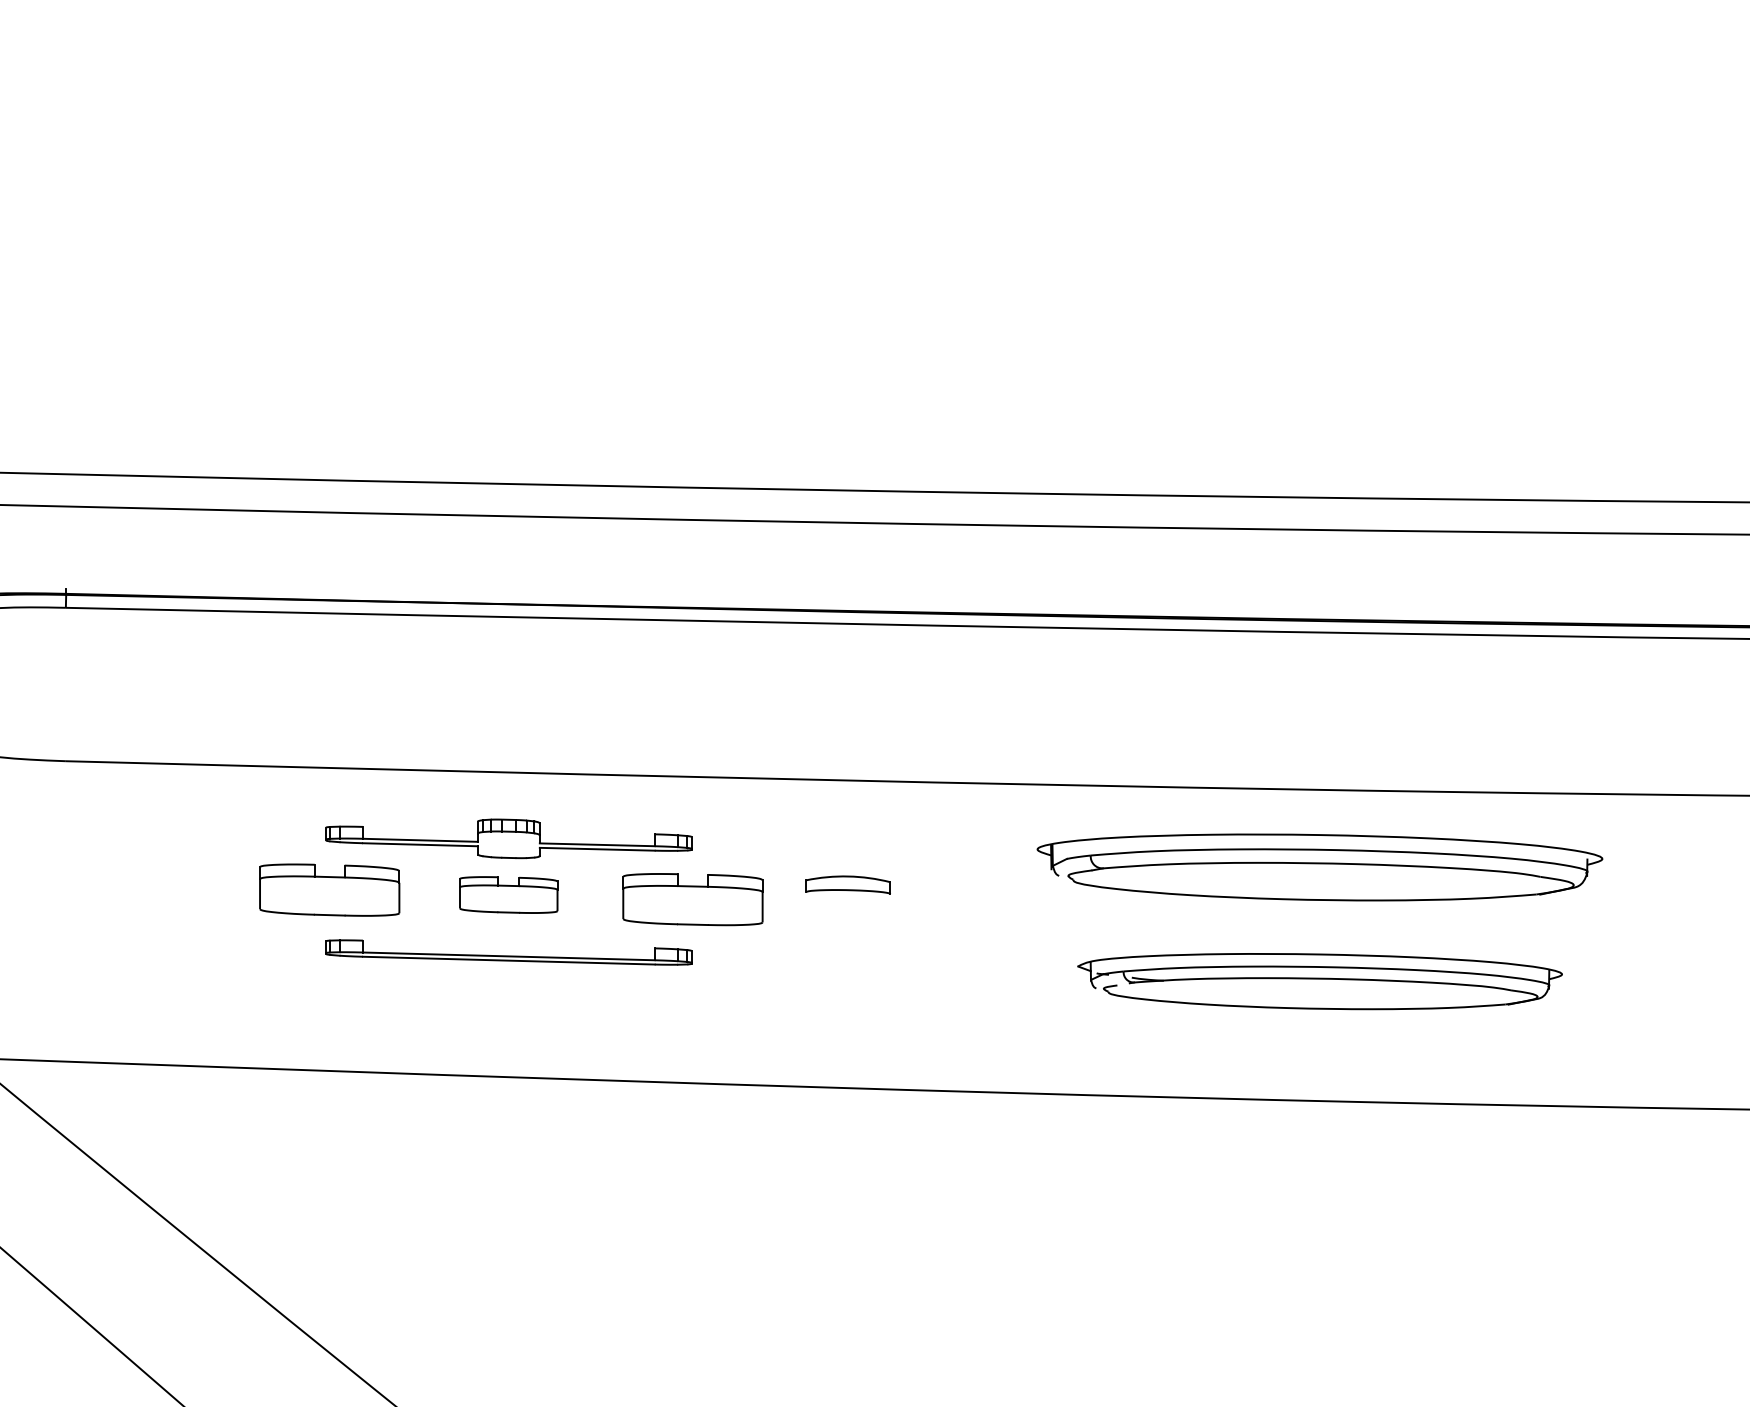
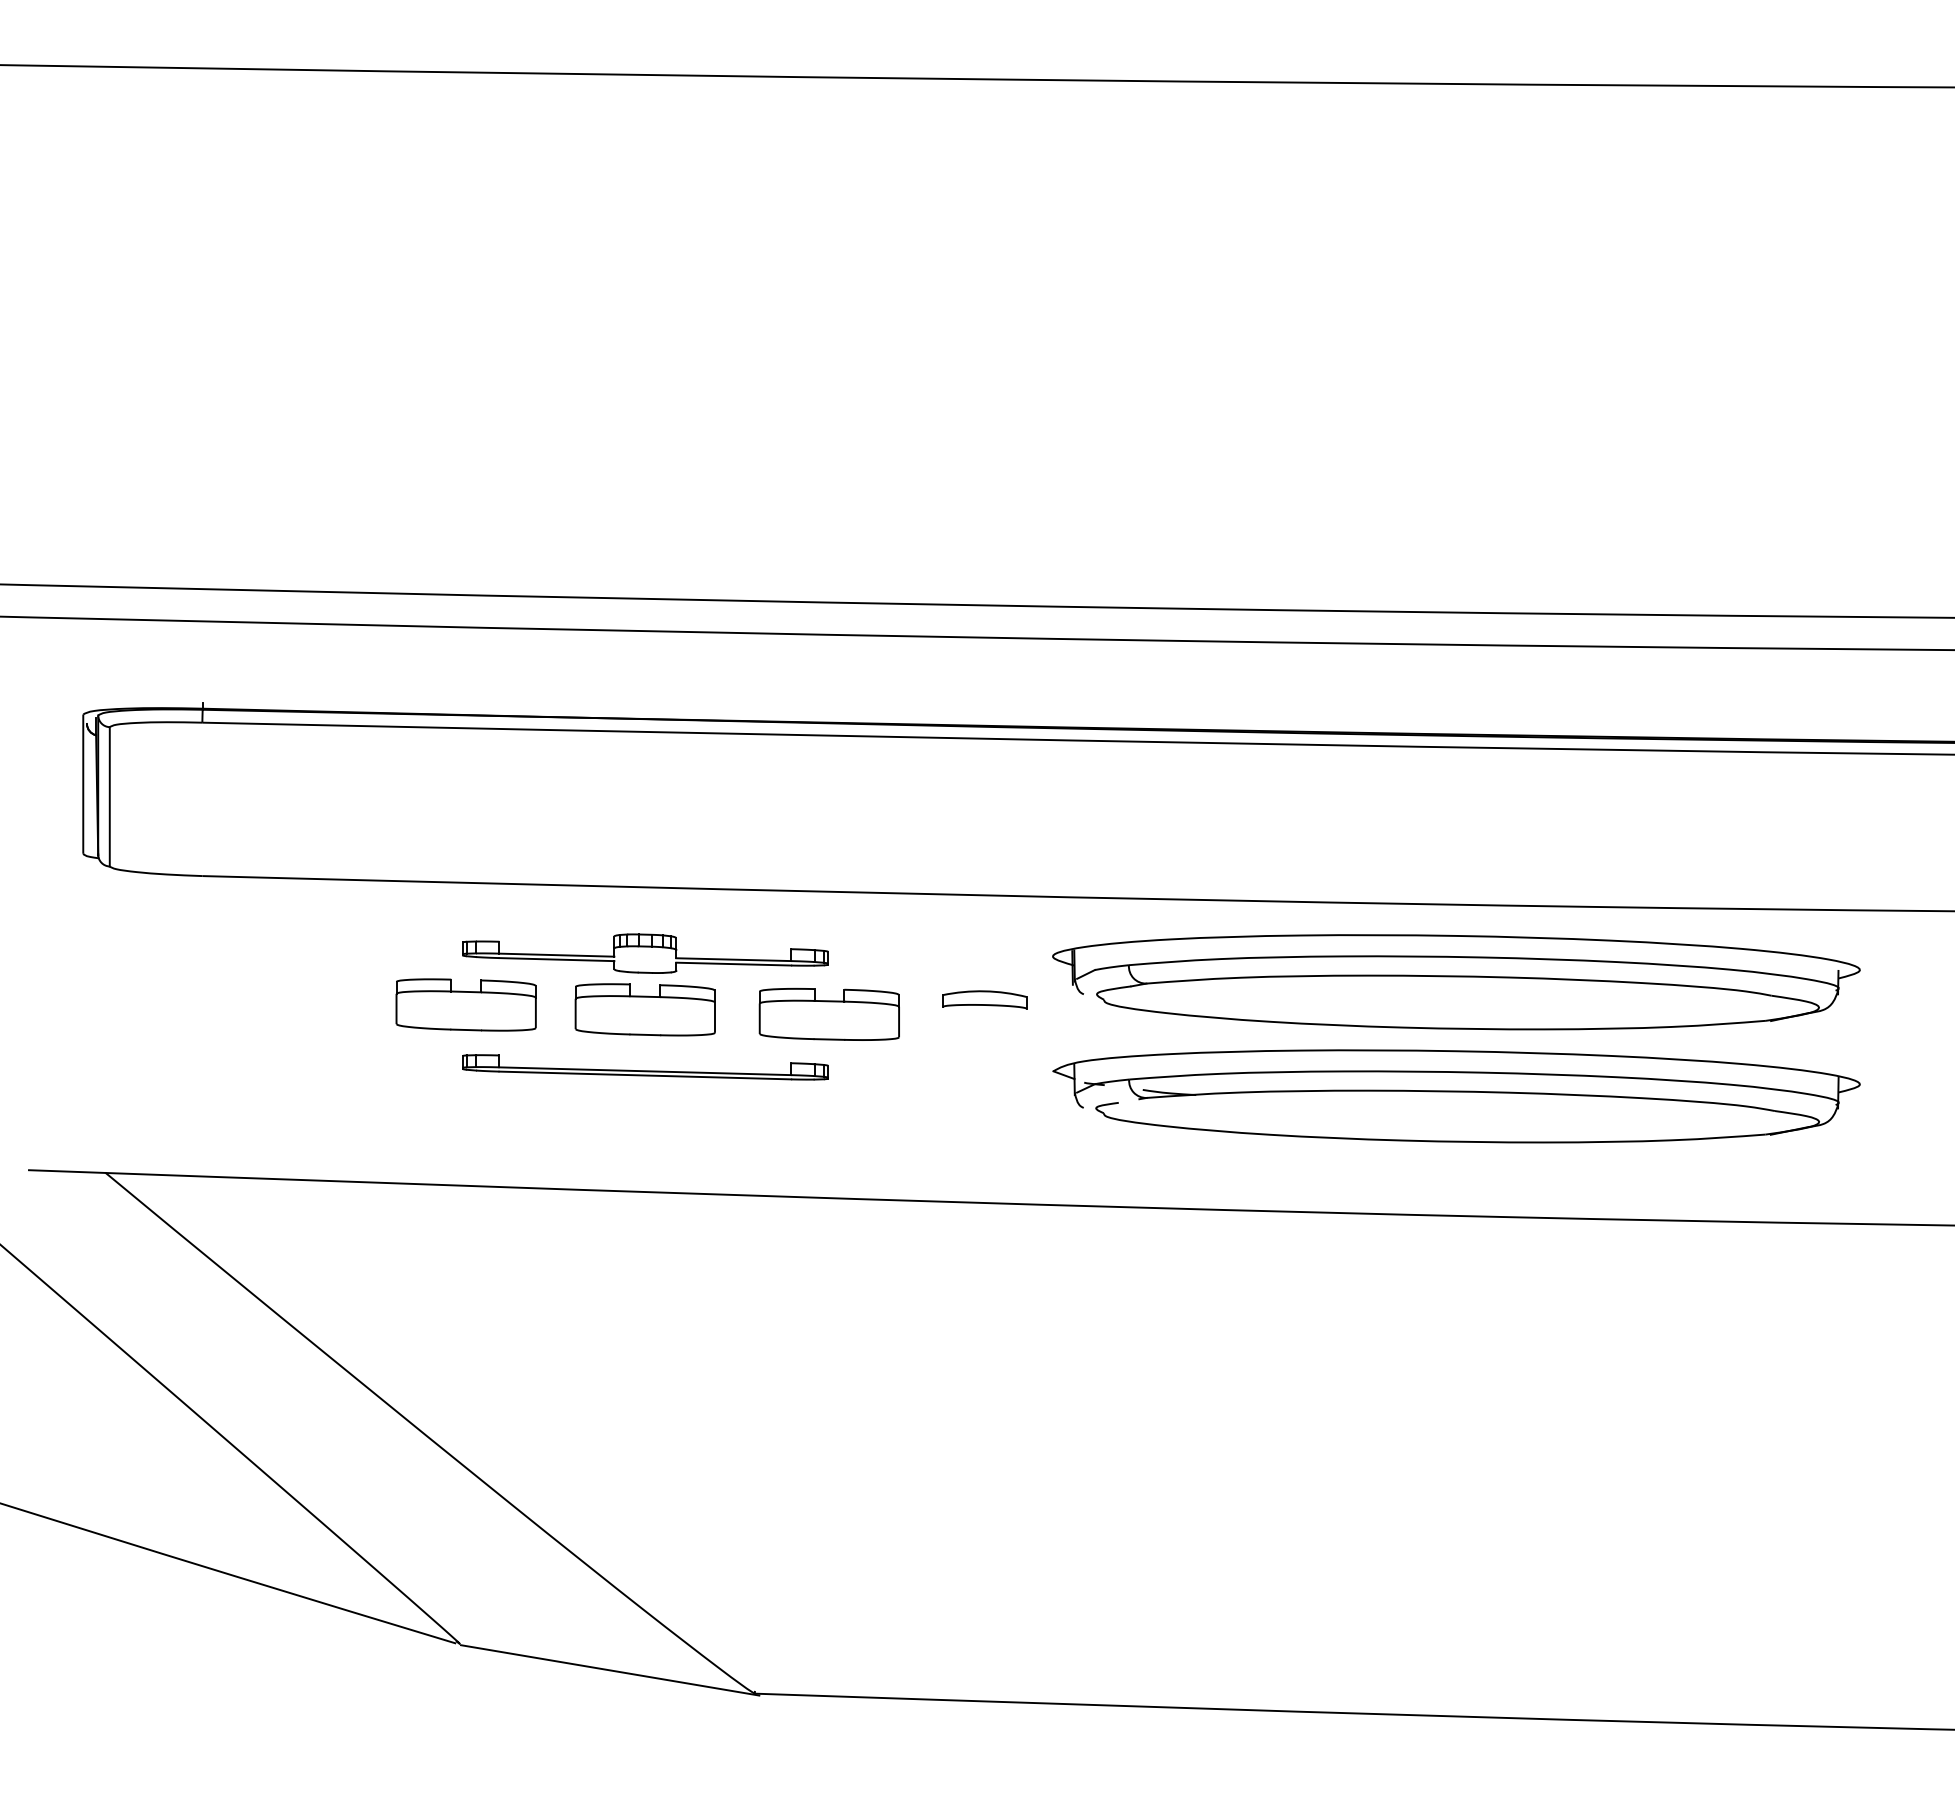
part: (1320, 867) -> (1456, 982), size x1.43
part: (508, 894) -> (644, 1009), size x1.43
part: (1320, 981) -> (1456, 1096), size x1.67

